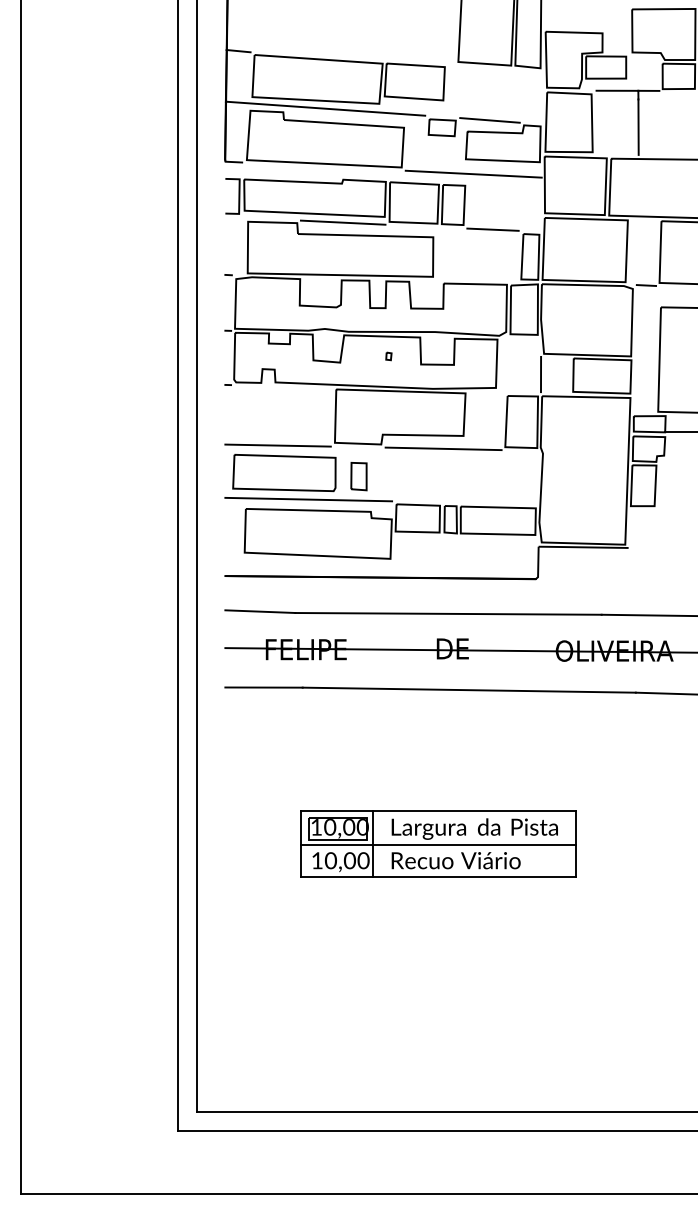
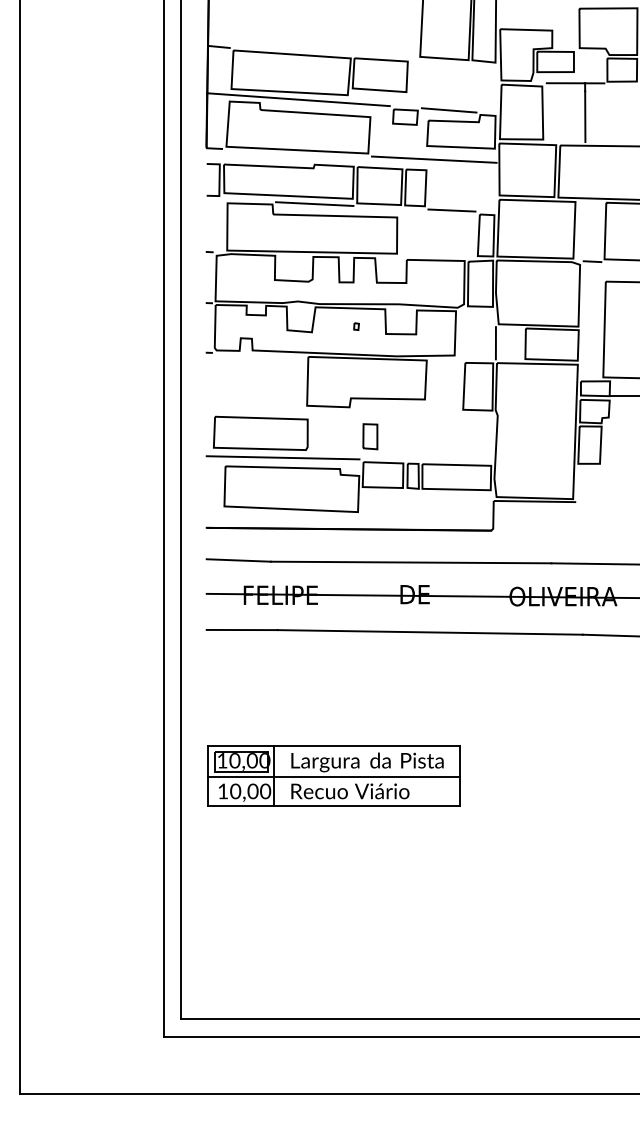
line: (277, 445) -> (254, 408), removed
line: (443, 448) -> (406, 410), removed
part: (358, 476) -> (369, 436), moved
part: (438, 843) -> (334, 775), moved

